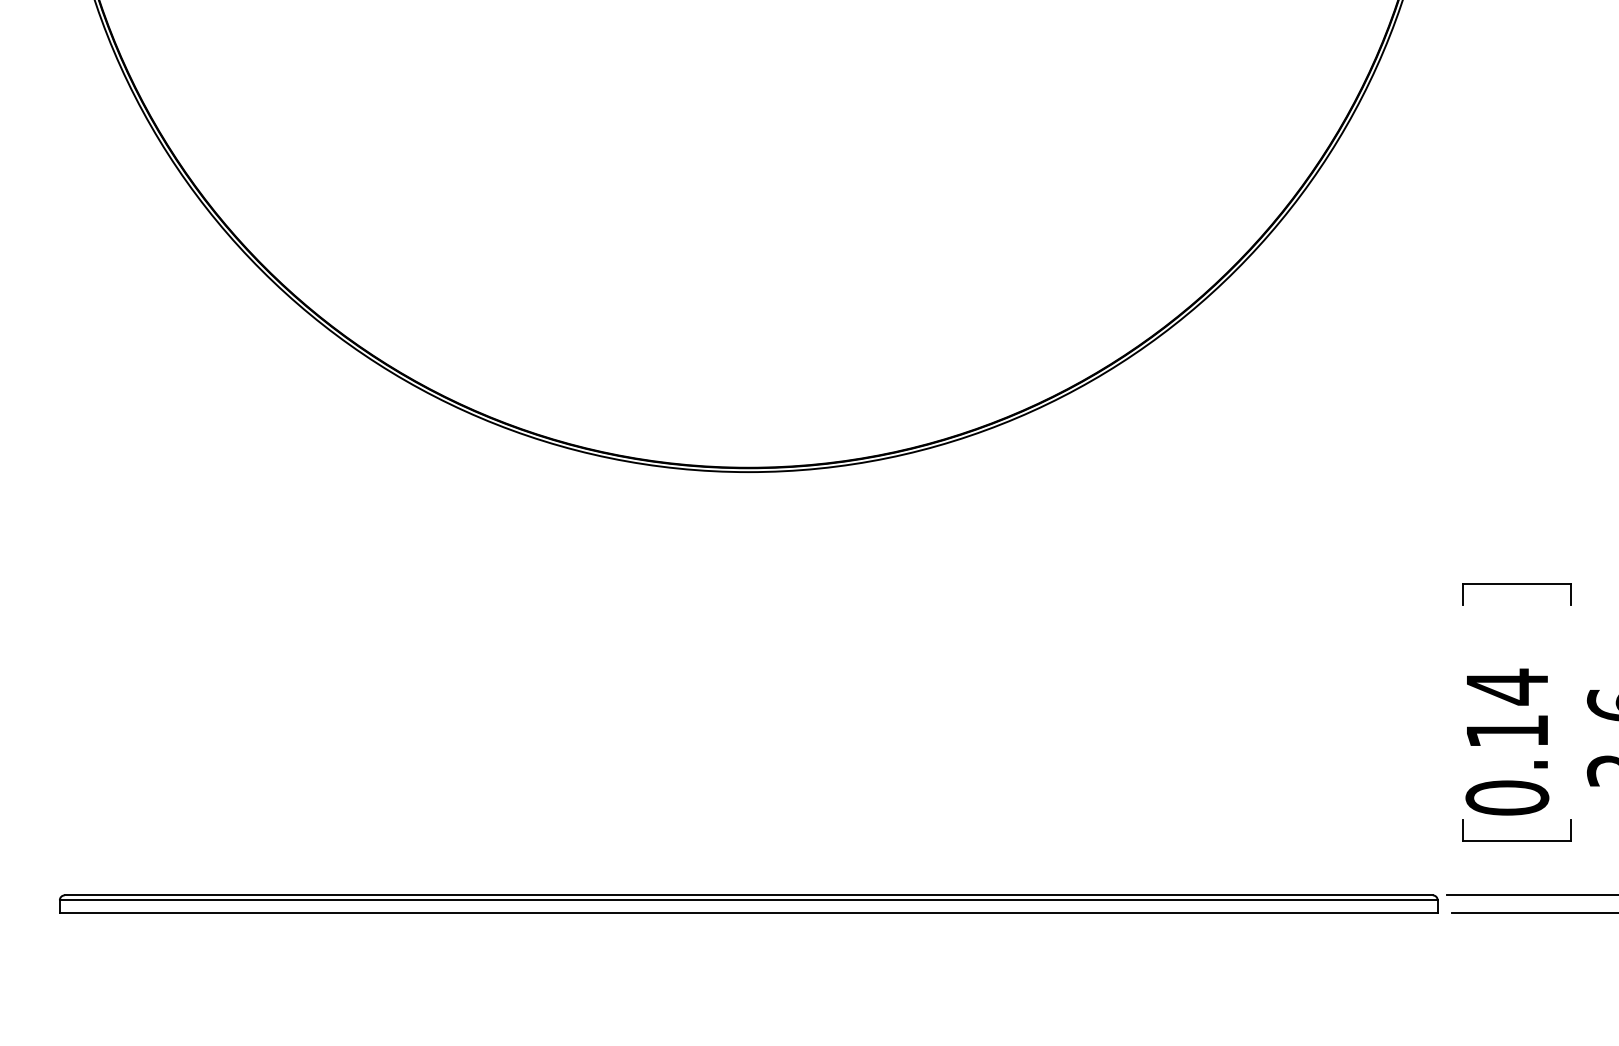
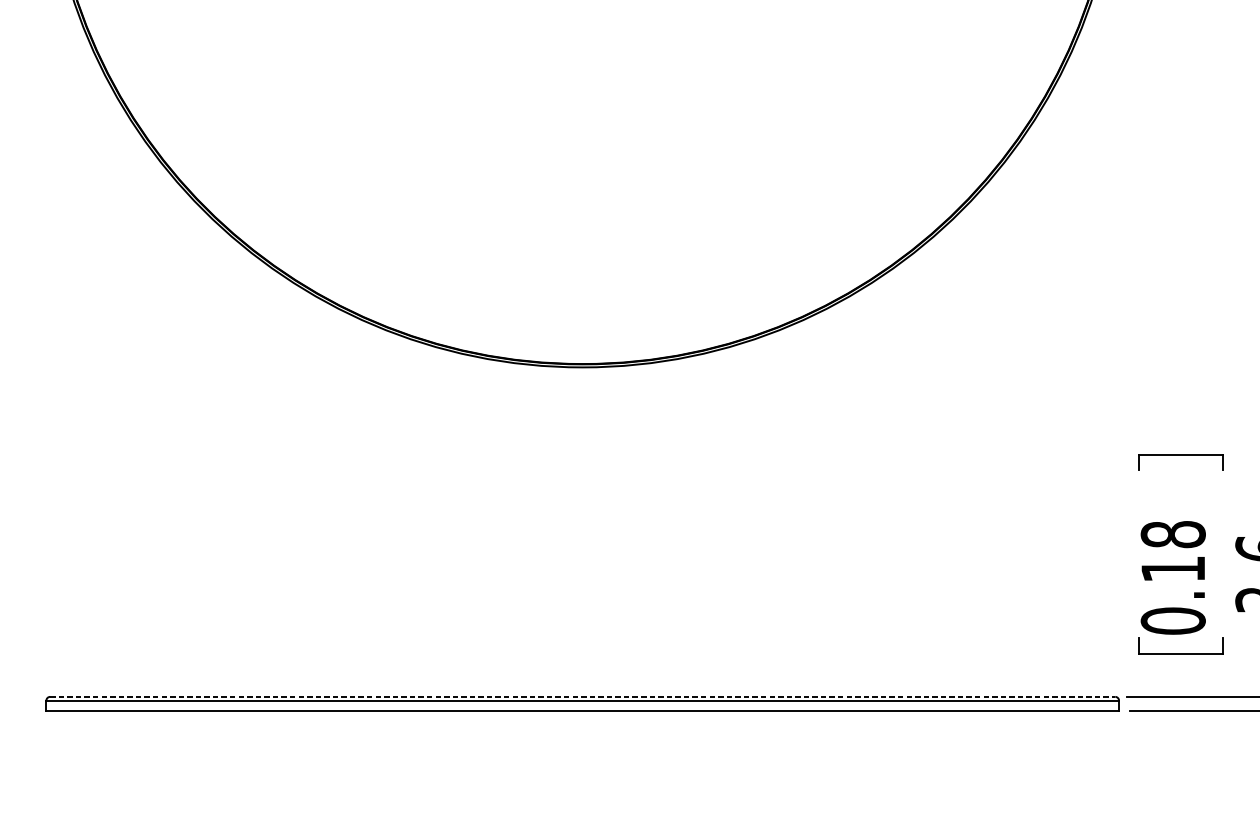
text: (1507, 686) -> (1173, 534), 0.14 -> 0.18
line: (749, 895) -> (583, 696), solid -> dashed

